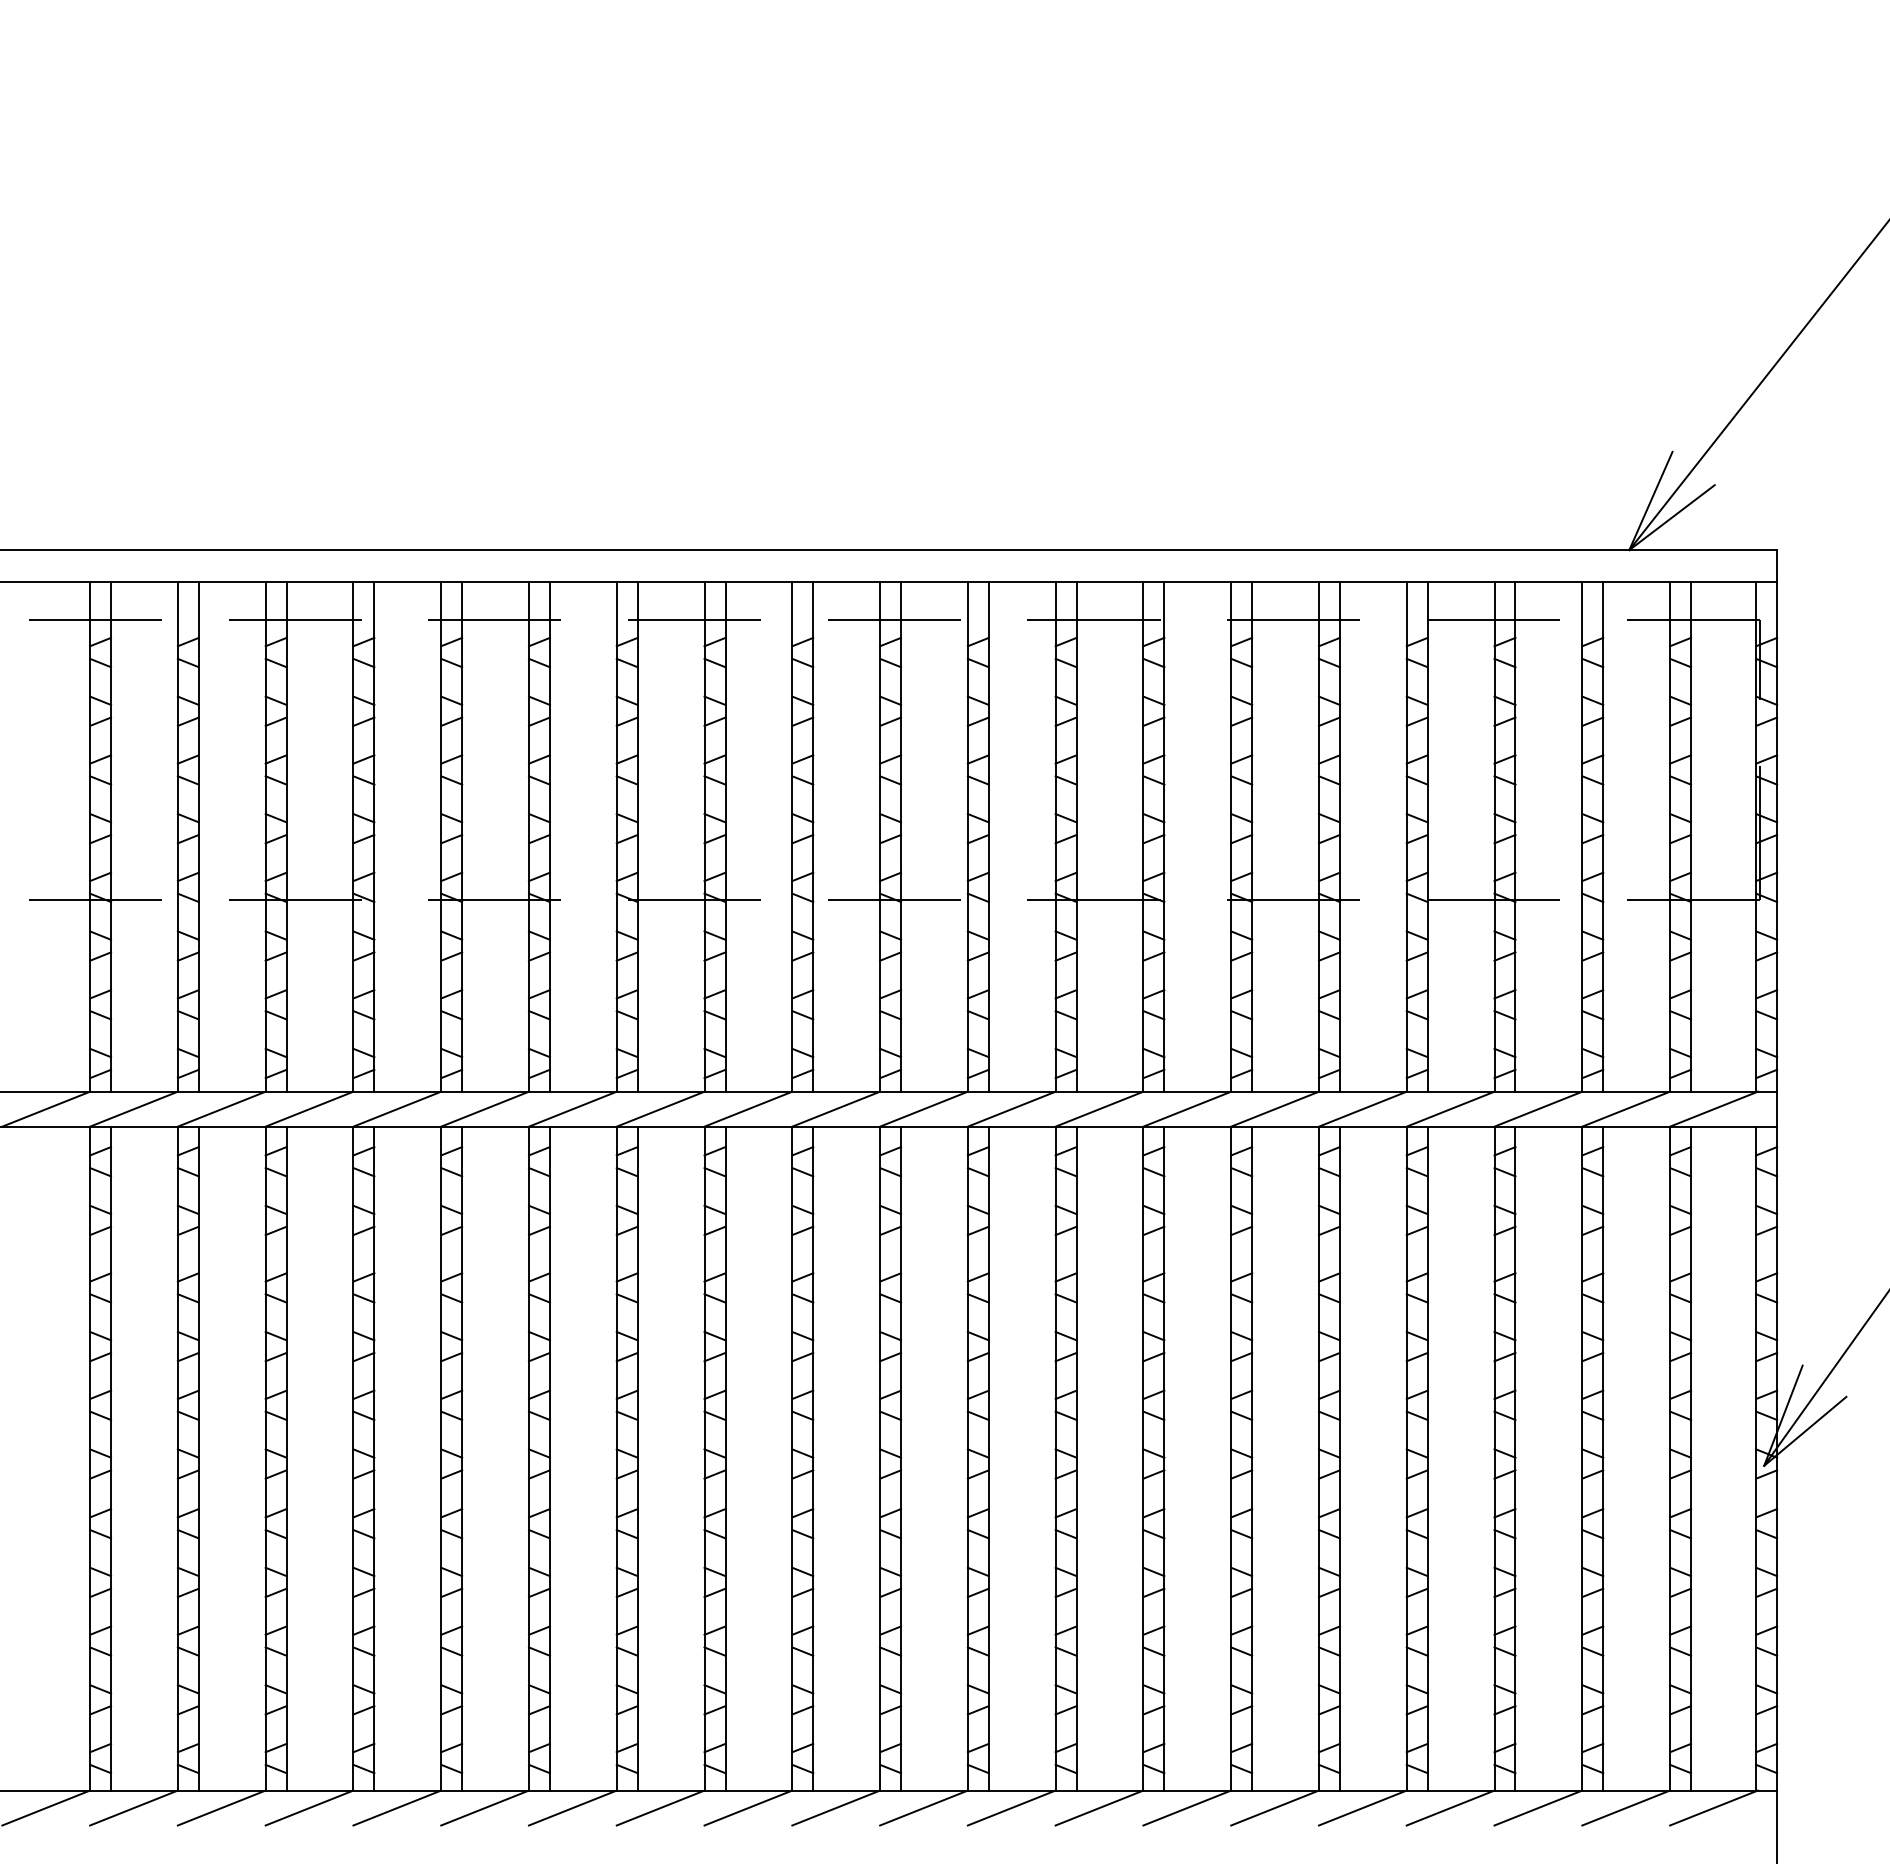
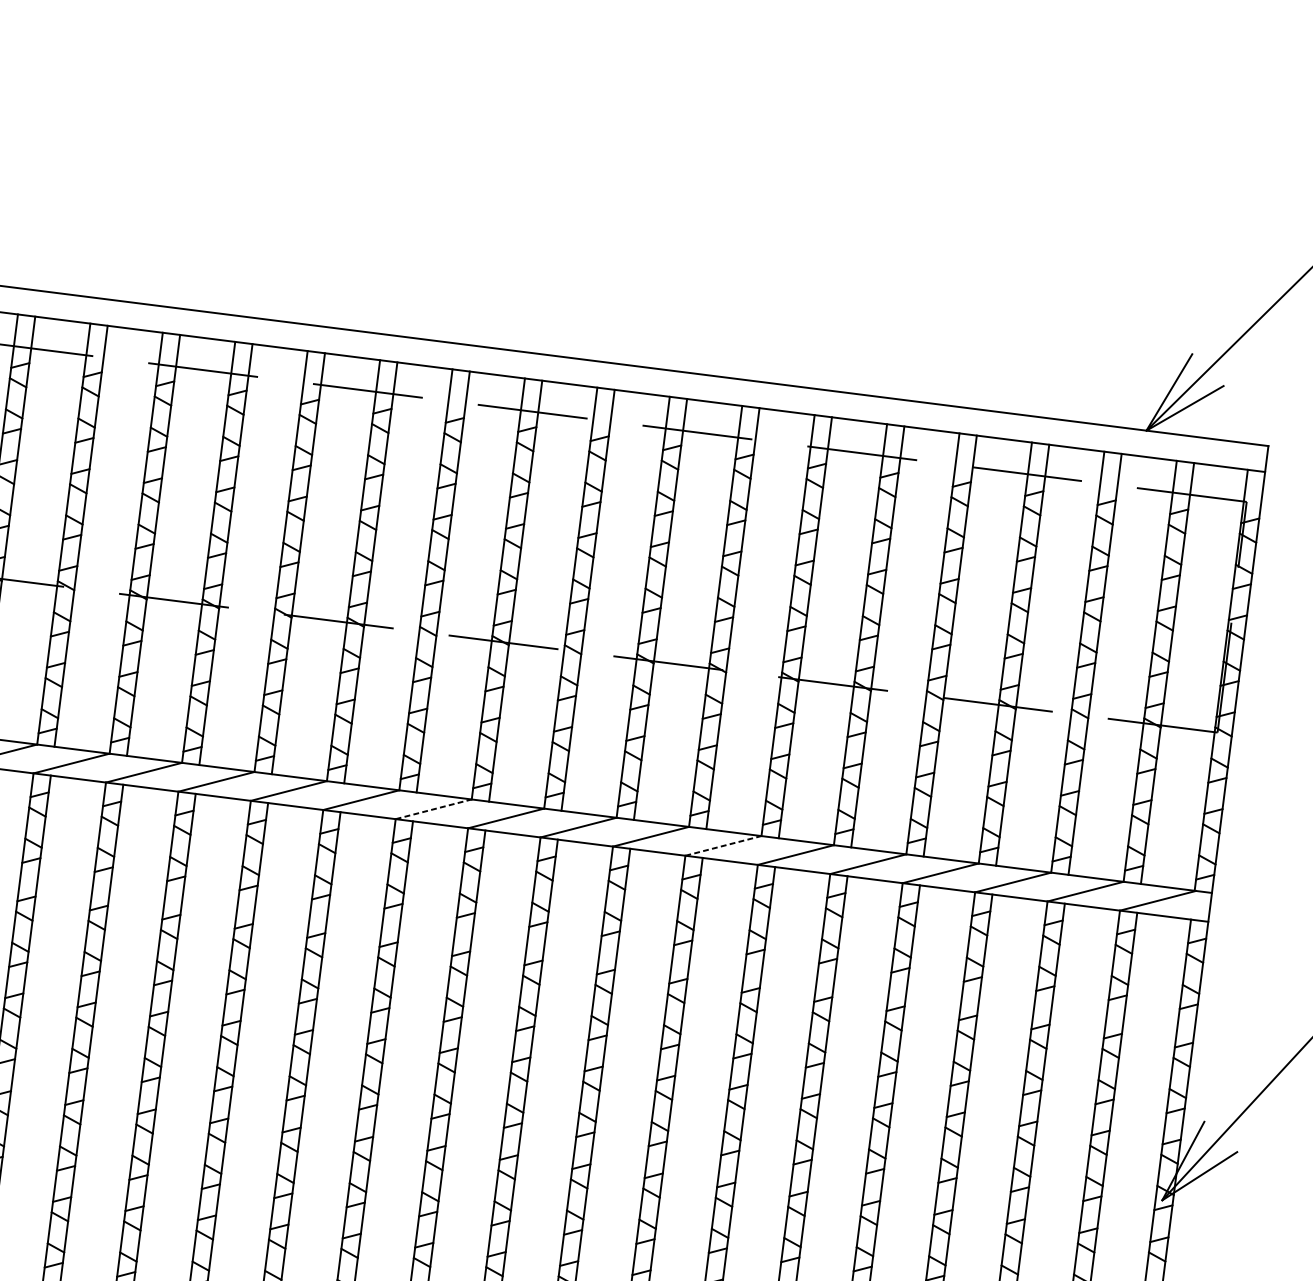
line: (836, 1109) -> (433, 809), solid -> dashed
line: (1187, 1109) -> (723, 846), solid -> dashed

